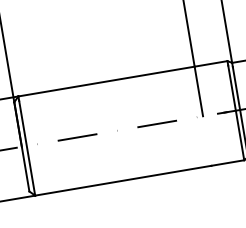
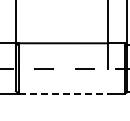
line: (123, 180) -> (63, 93), solid -> dashed

